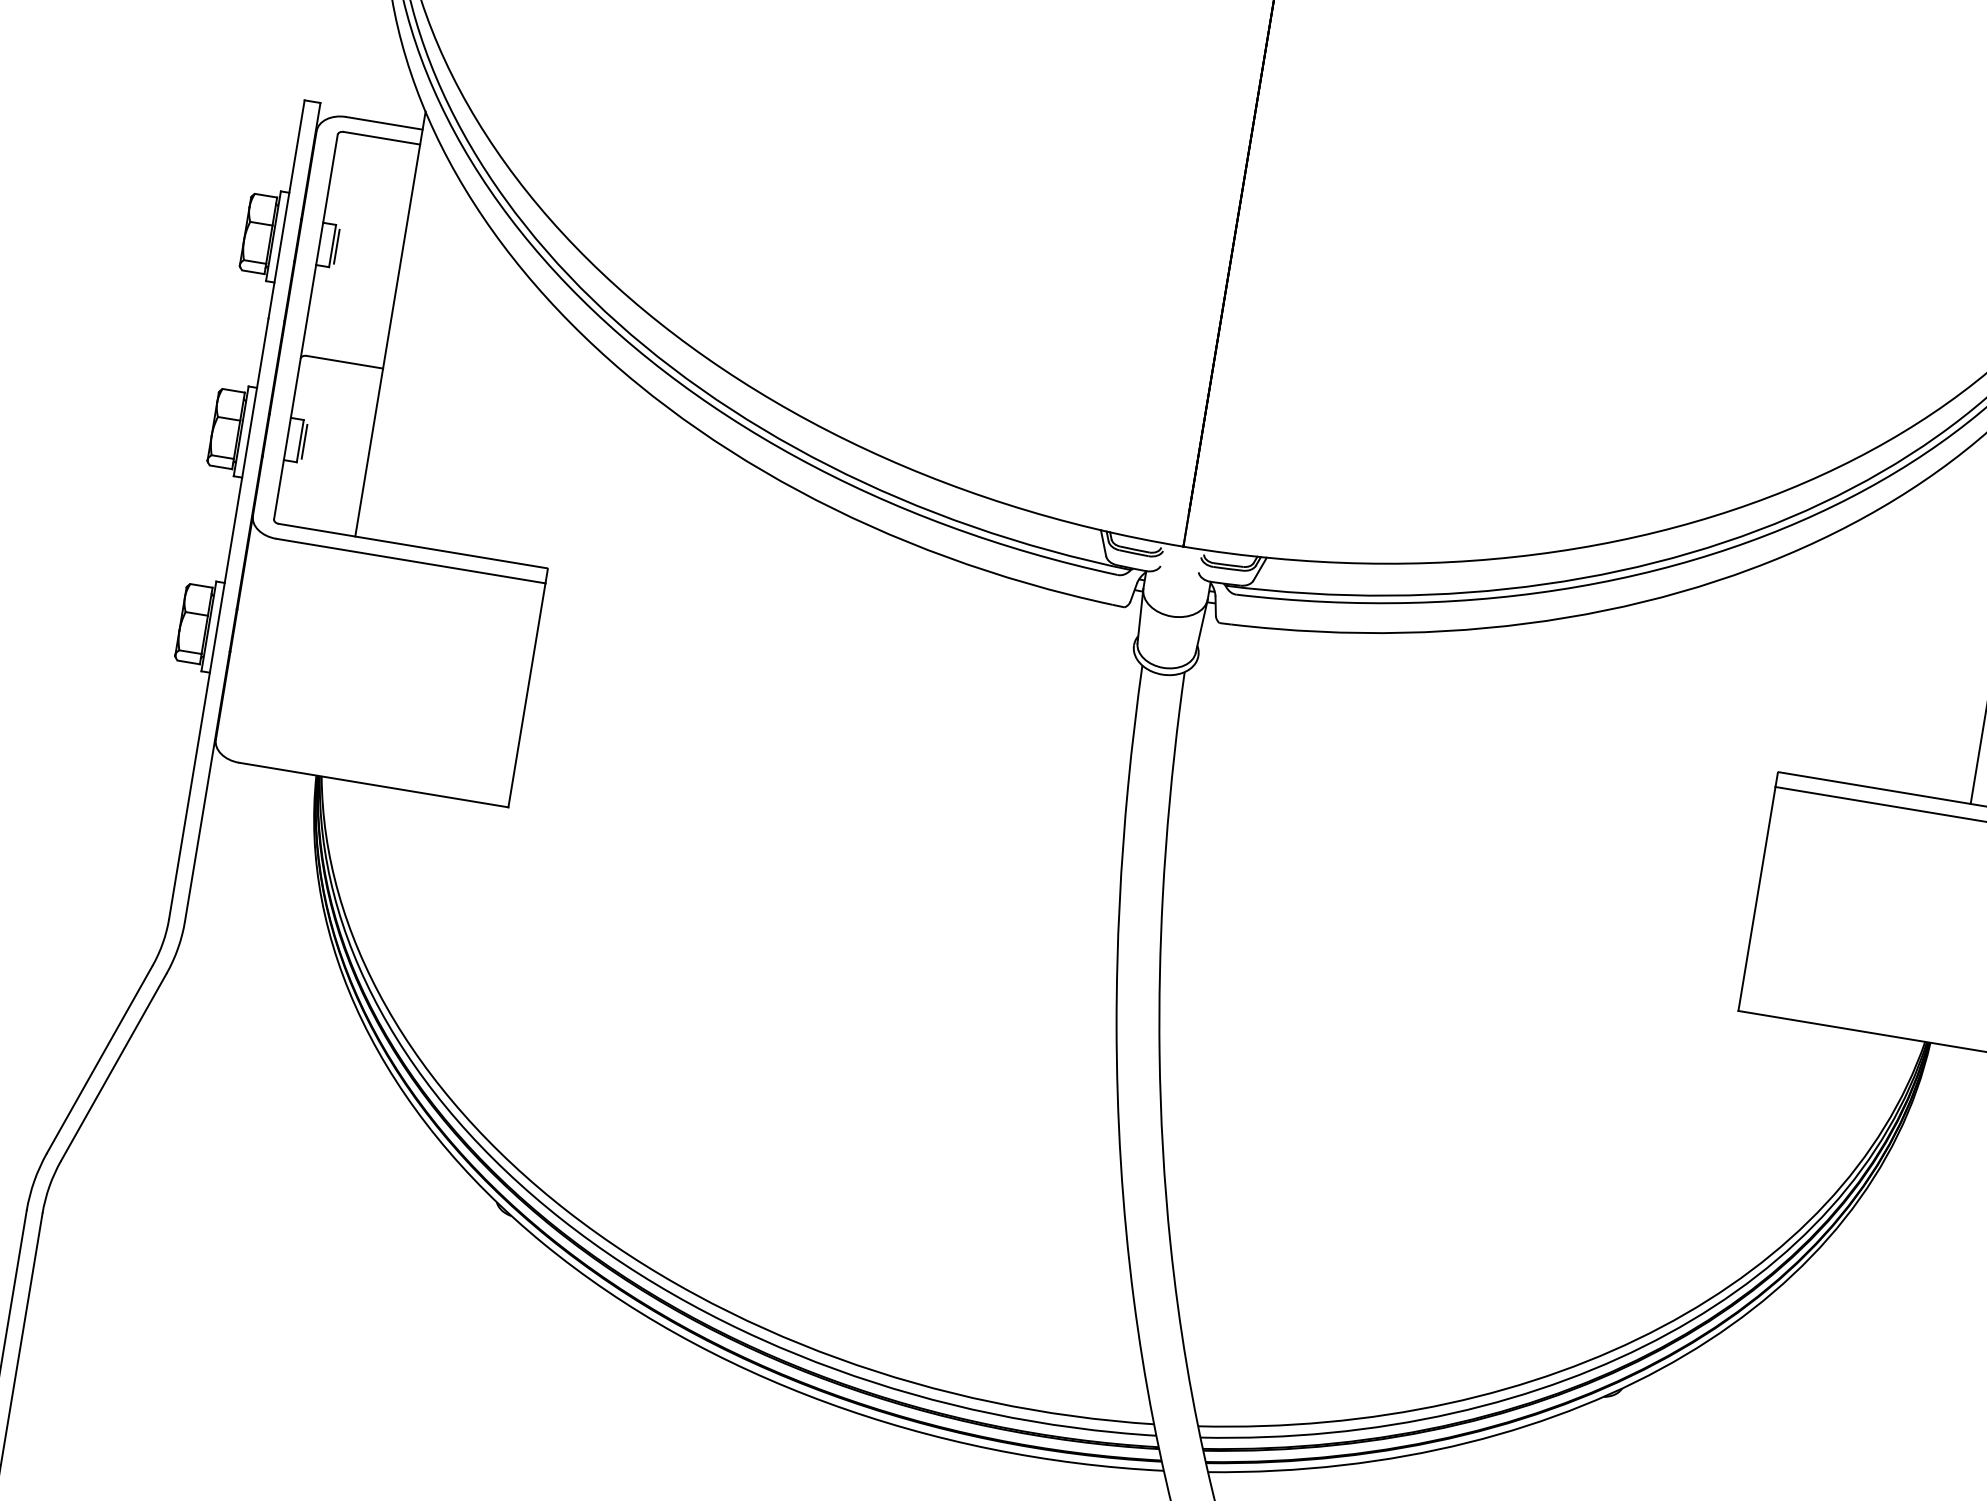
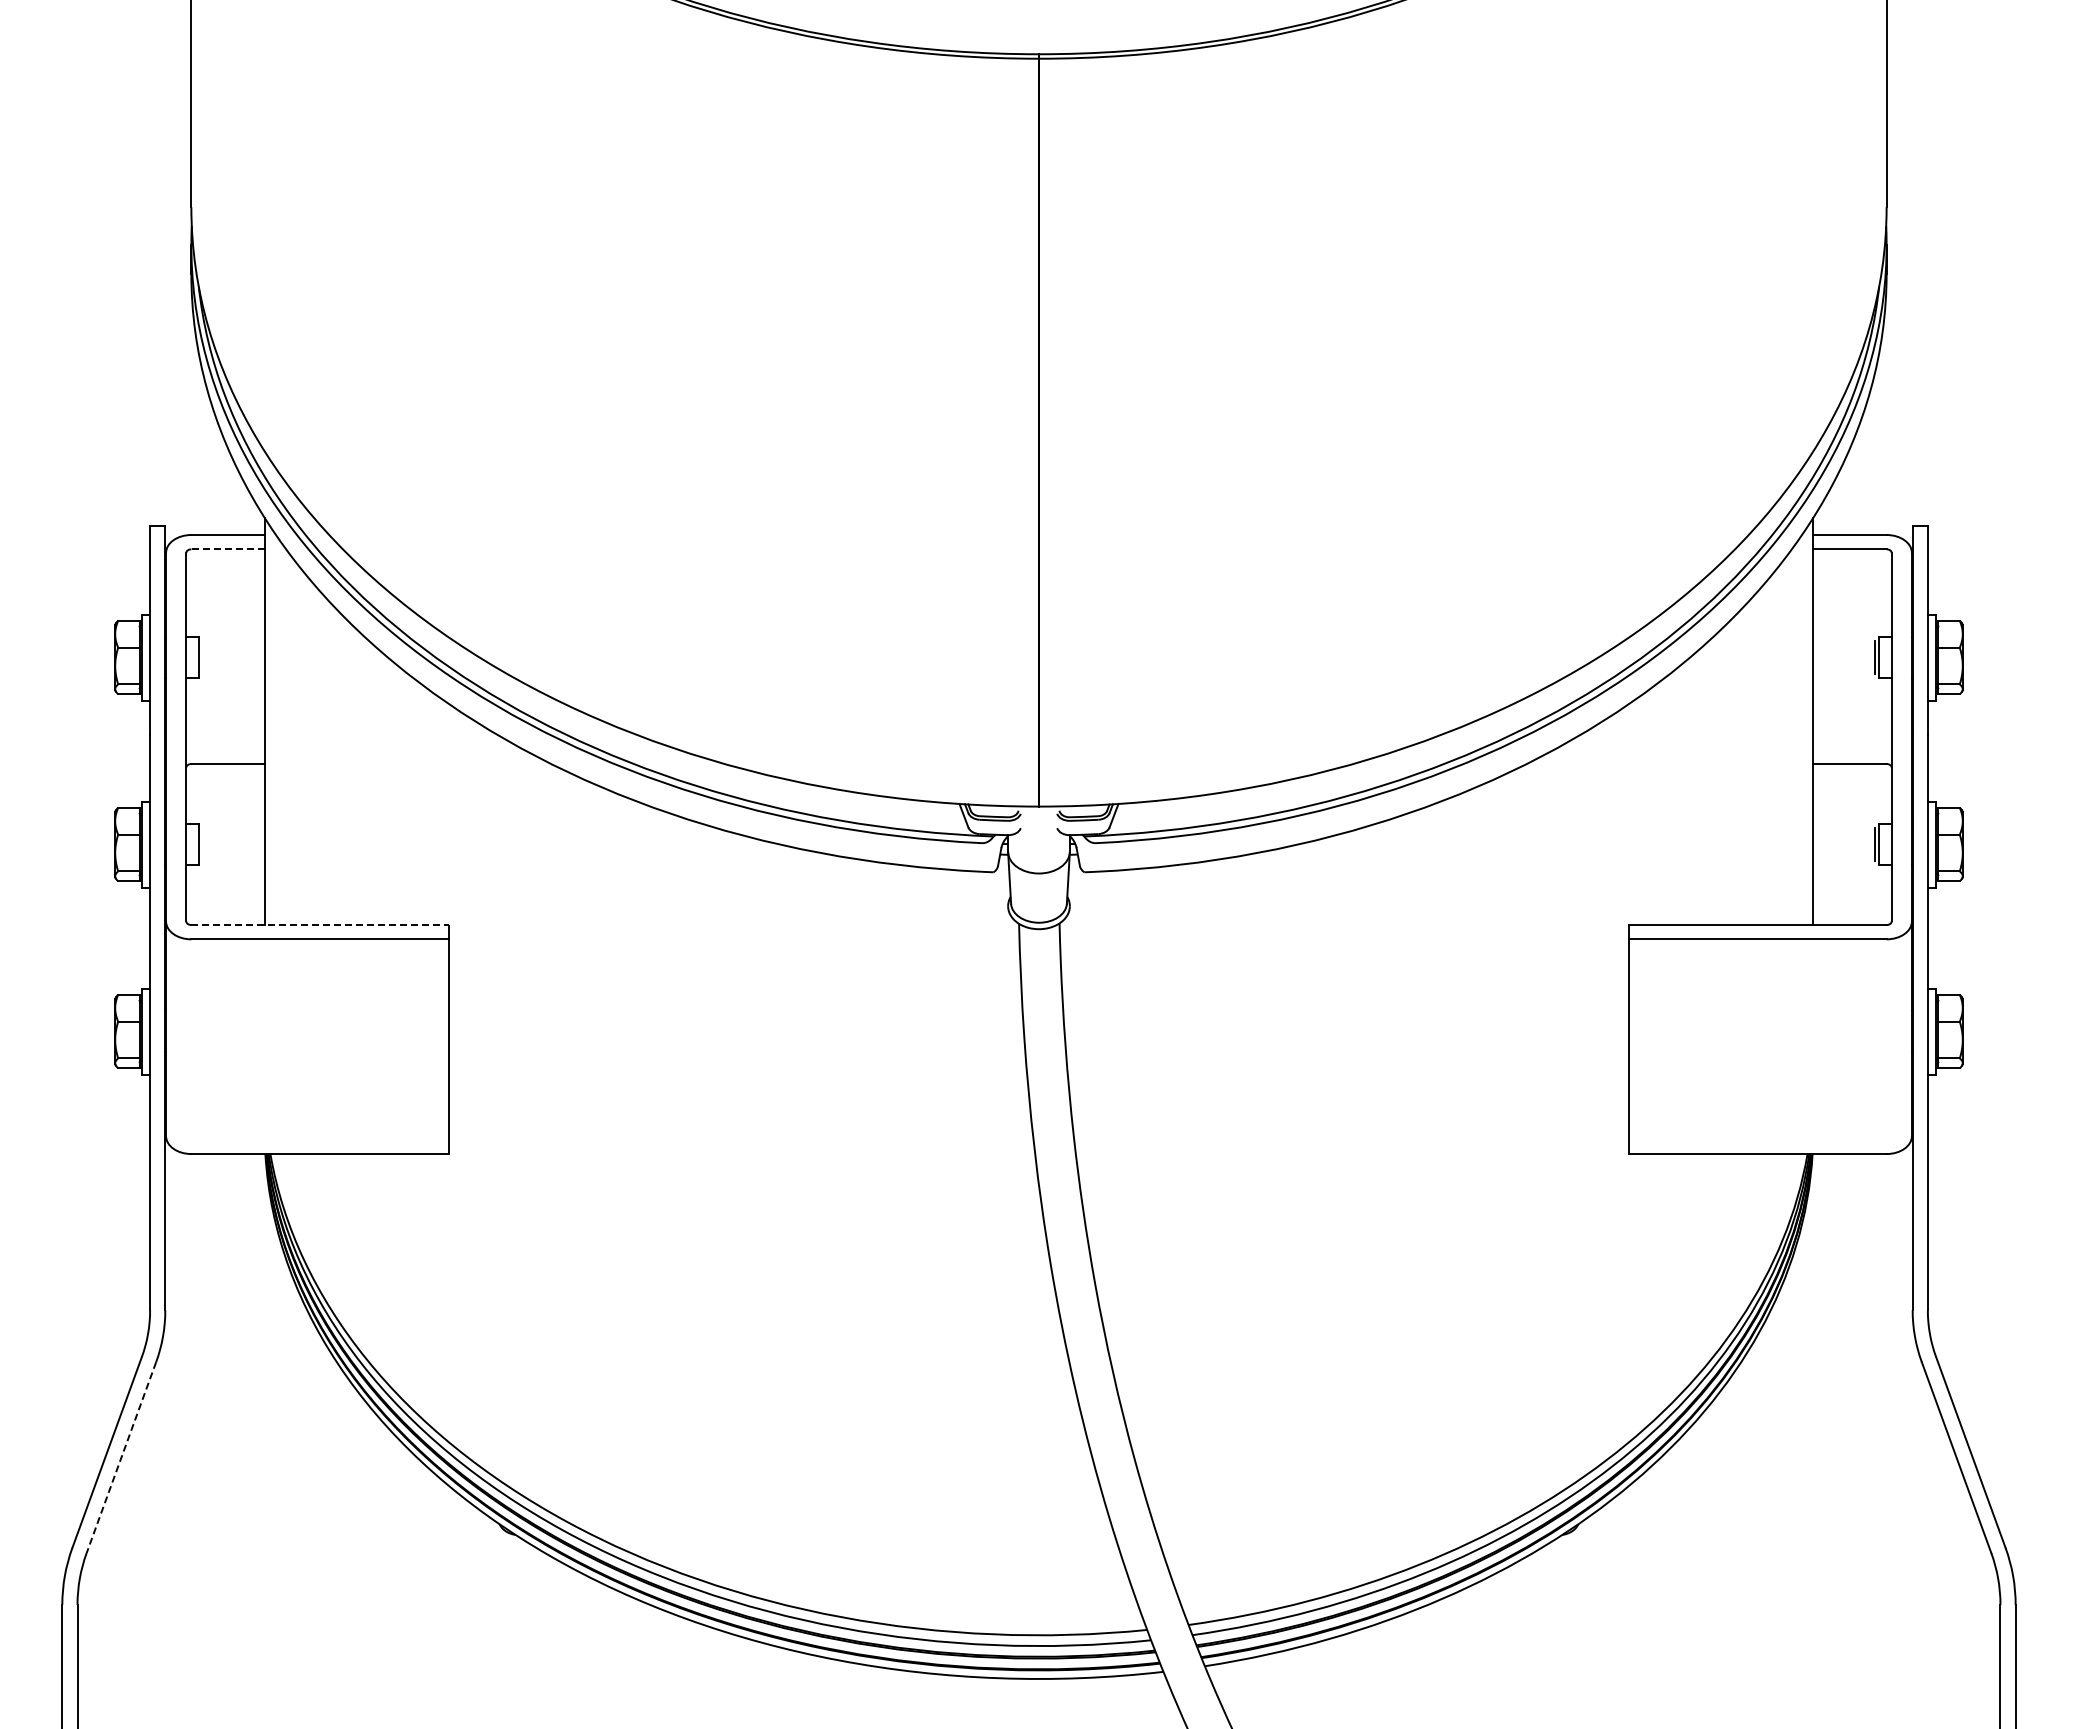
line: (382, 138) -> (228, 549), solid -> dashed
line: (336, 246) -> (202, 657), removed
line: (304, 441) -> (202, 844), removed
line: (413, 546) -> (320, 925), solid -> dashed
line: (113, 1067) -> (121, 1457), solid -> dashed

